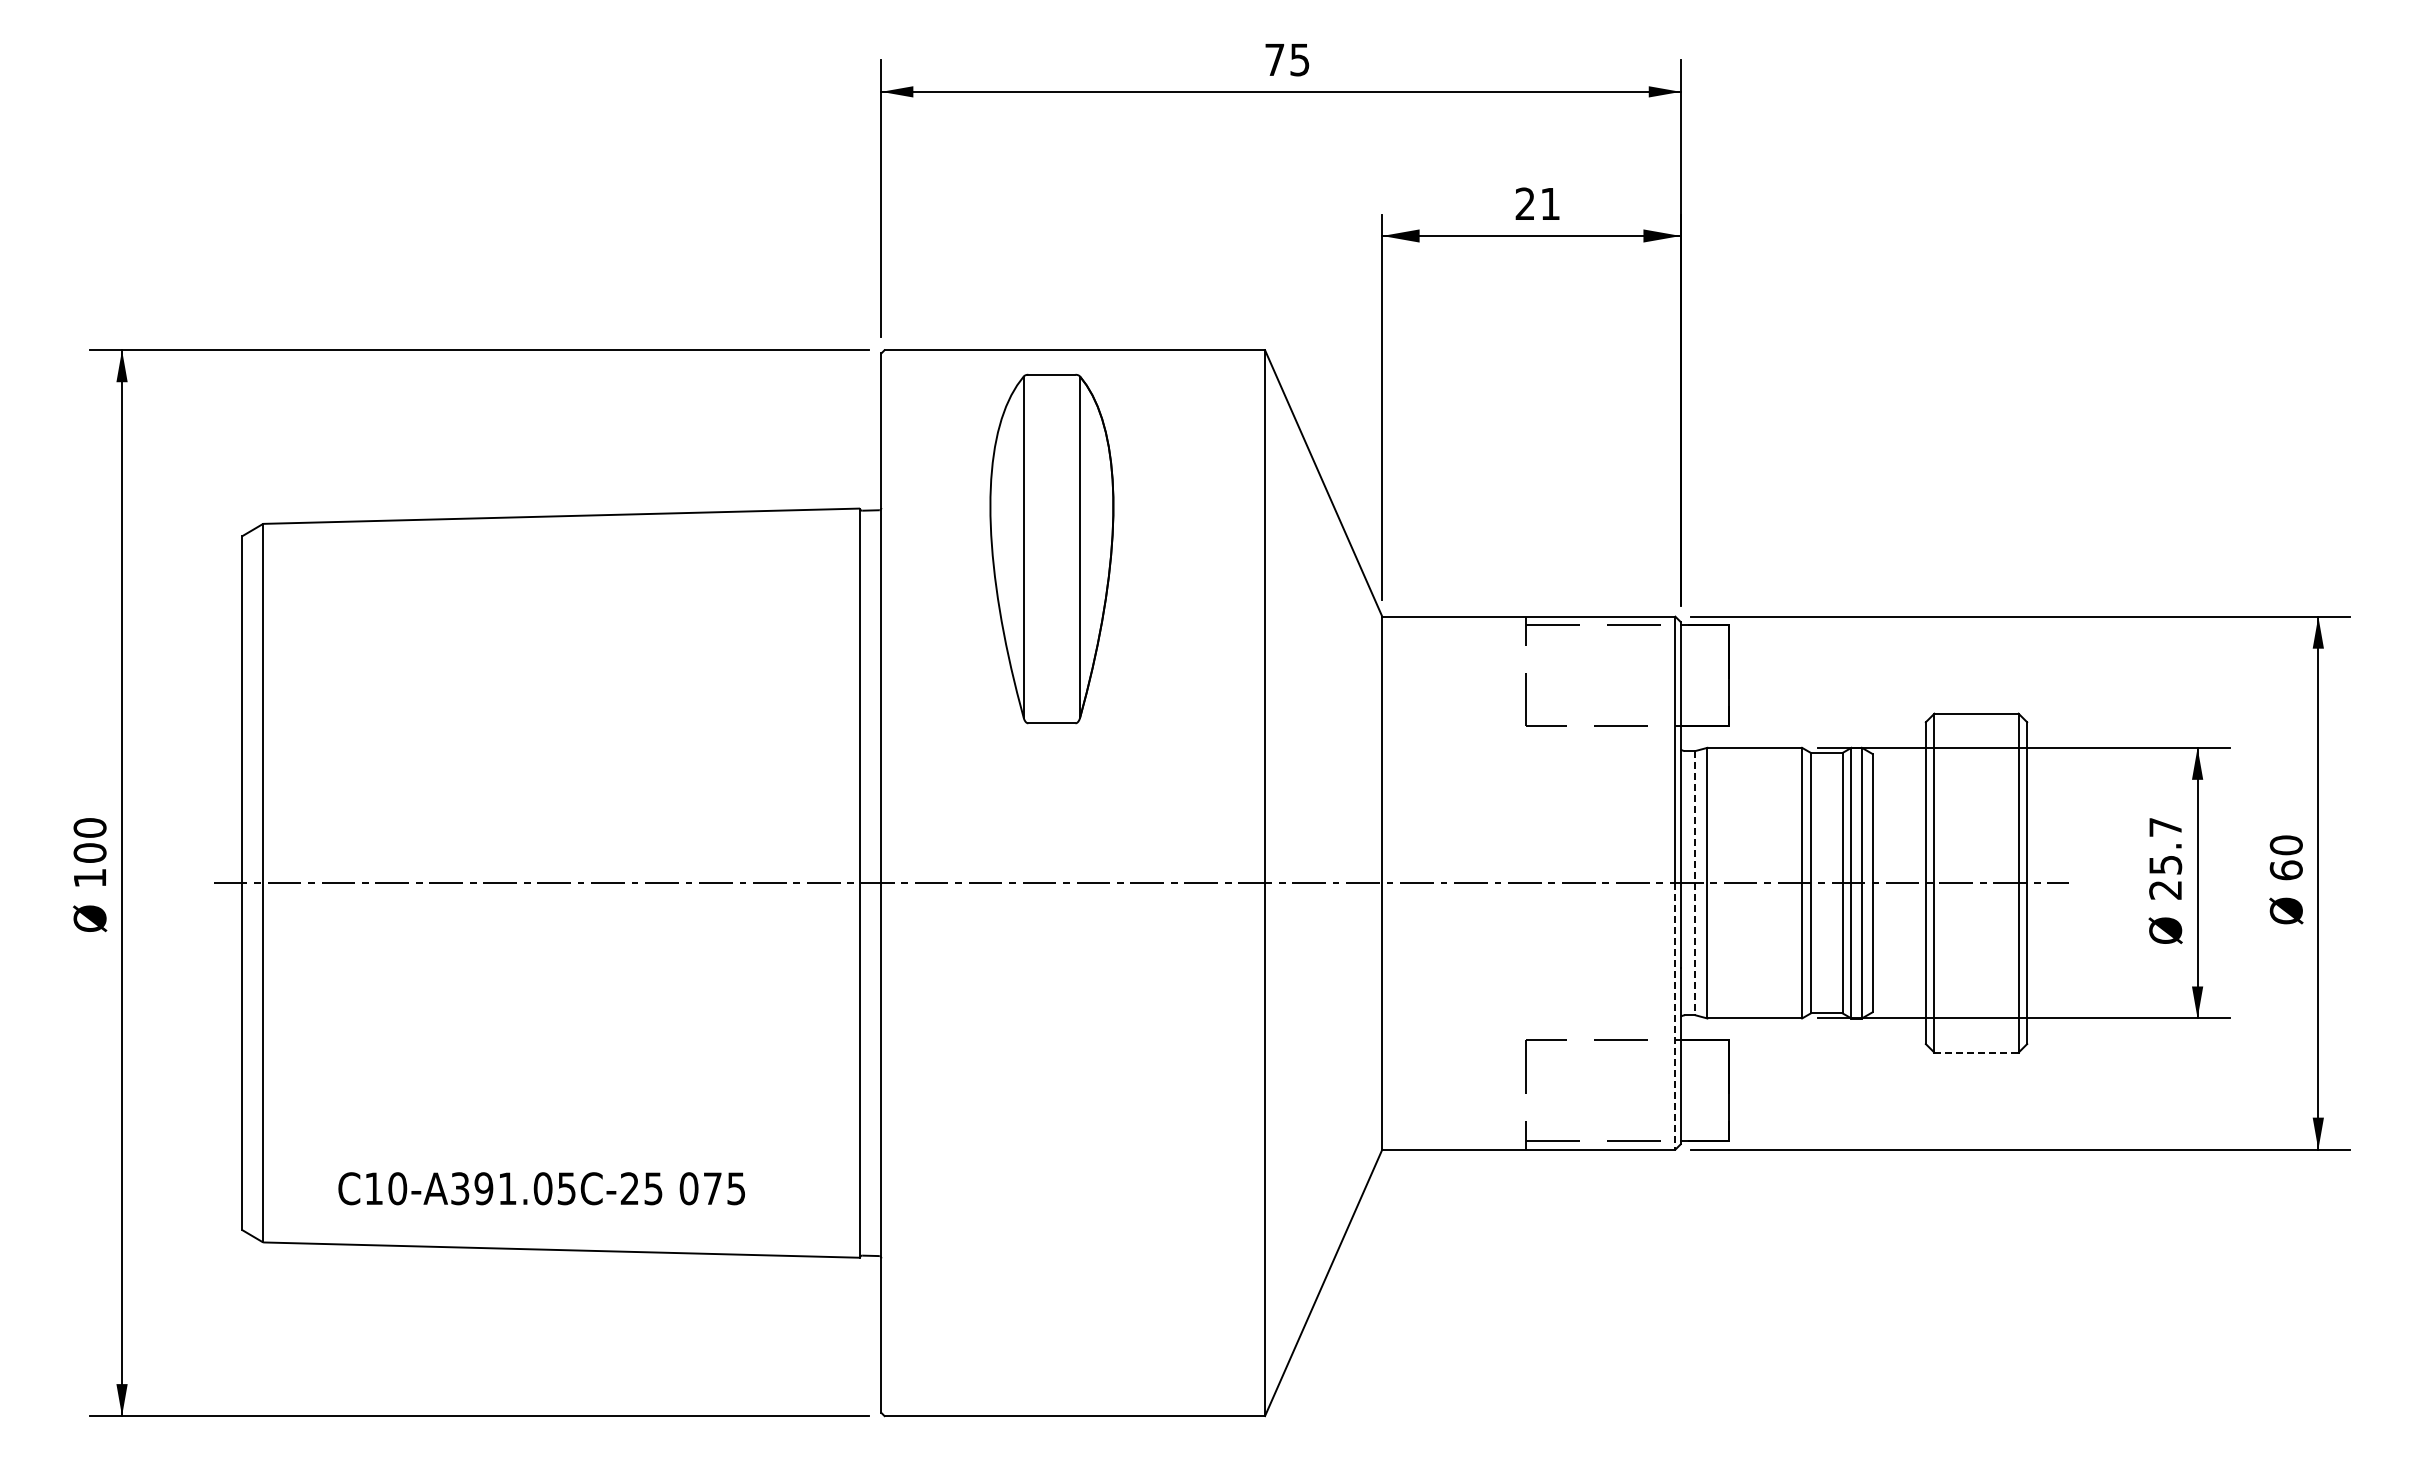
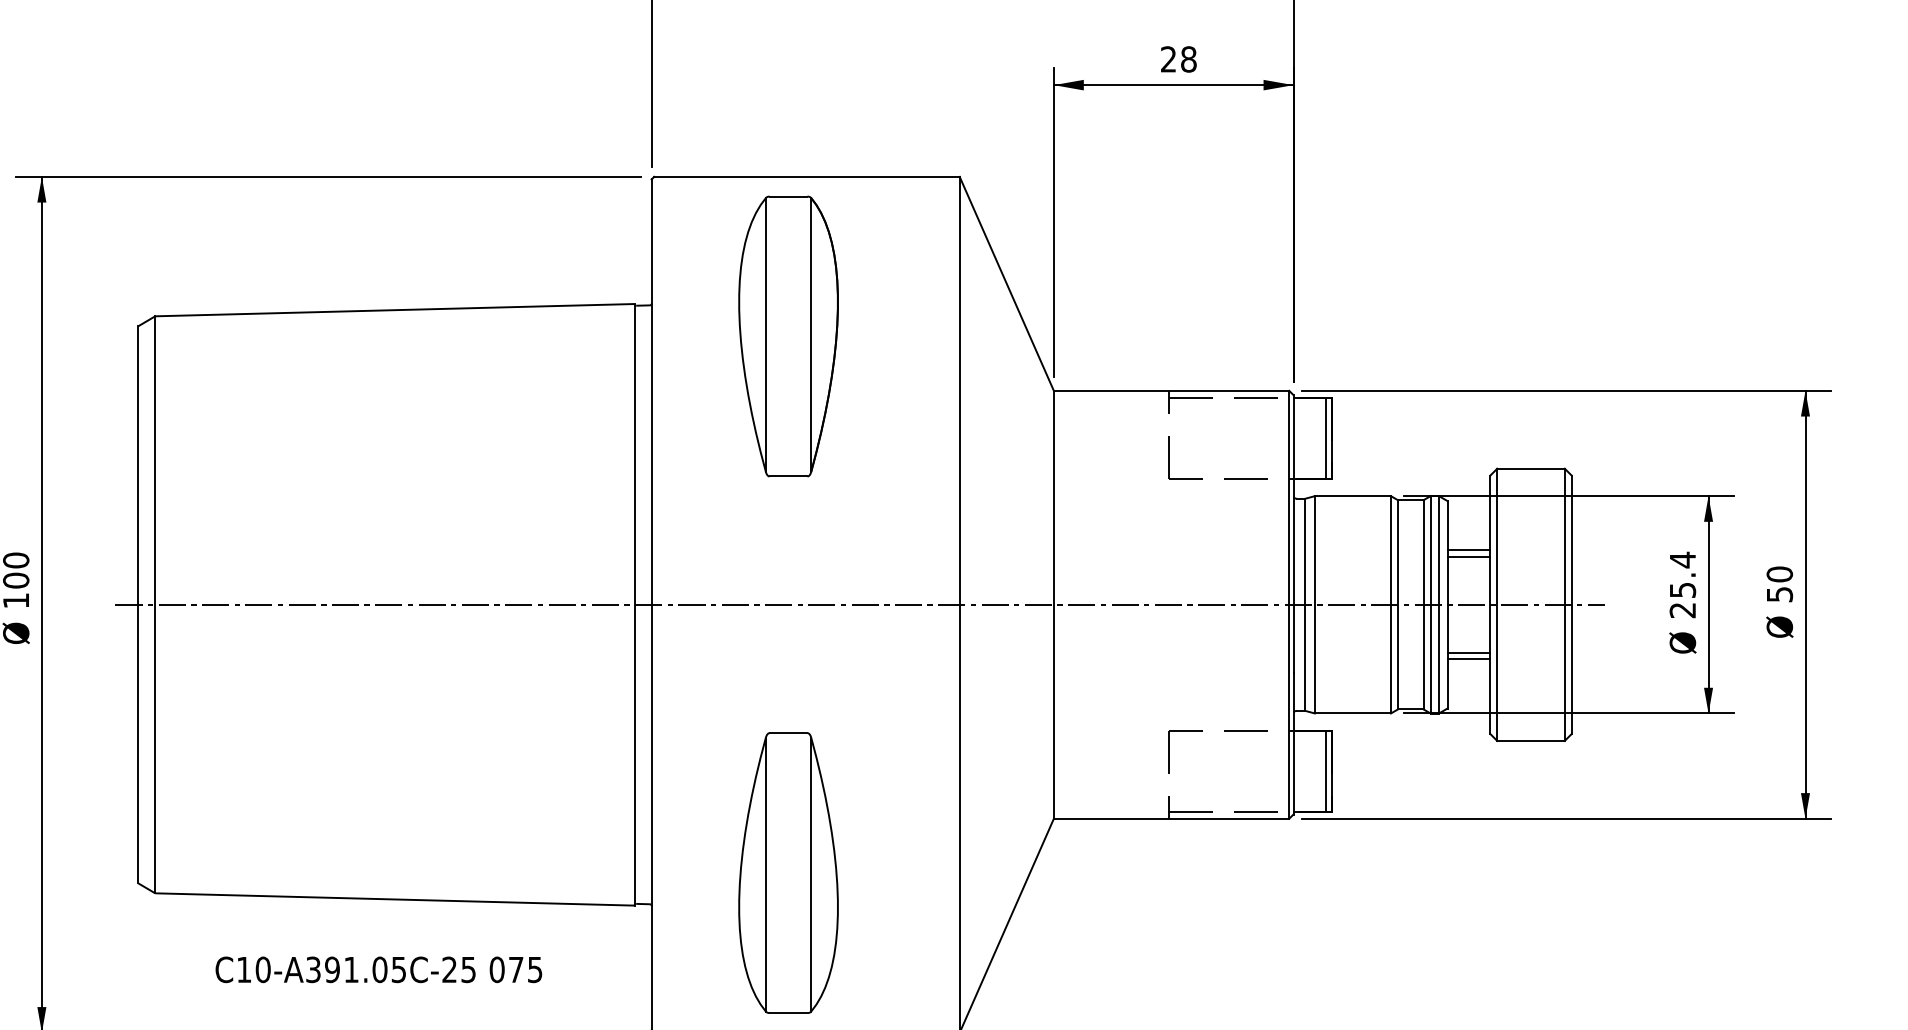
text: (1550, 203) -> (1188, 59), 21 -> 28
line: (1721, 675) -> (1326, 438), added
line: (1898, 815) -> (1468, 550), added
line: (1898, 823) -> (1468, 556), added
text: (2165, 827) -> (1682, 560), 25.7 -> 25.4
text: (2285, 870) -> (1779, 594), 60 -> 50
line: (1695, 883) -> (1305, 605), dashed -> solid
line: (1898, 942) -> (1468, 652), added
line: (1898, 950) -> (1468, 658), added
line: (1675, 1016) -> (1289, 711), dashed -> solid
line: (1977, 1052) -> (1531, 740), dashed -> solid
line: (1721, 1090) -> (1326, 771), added
text: (541, 1188) -> (378, 969), moved
part: (1051, 1217) -> (788, 873), added

